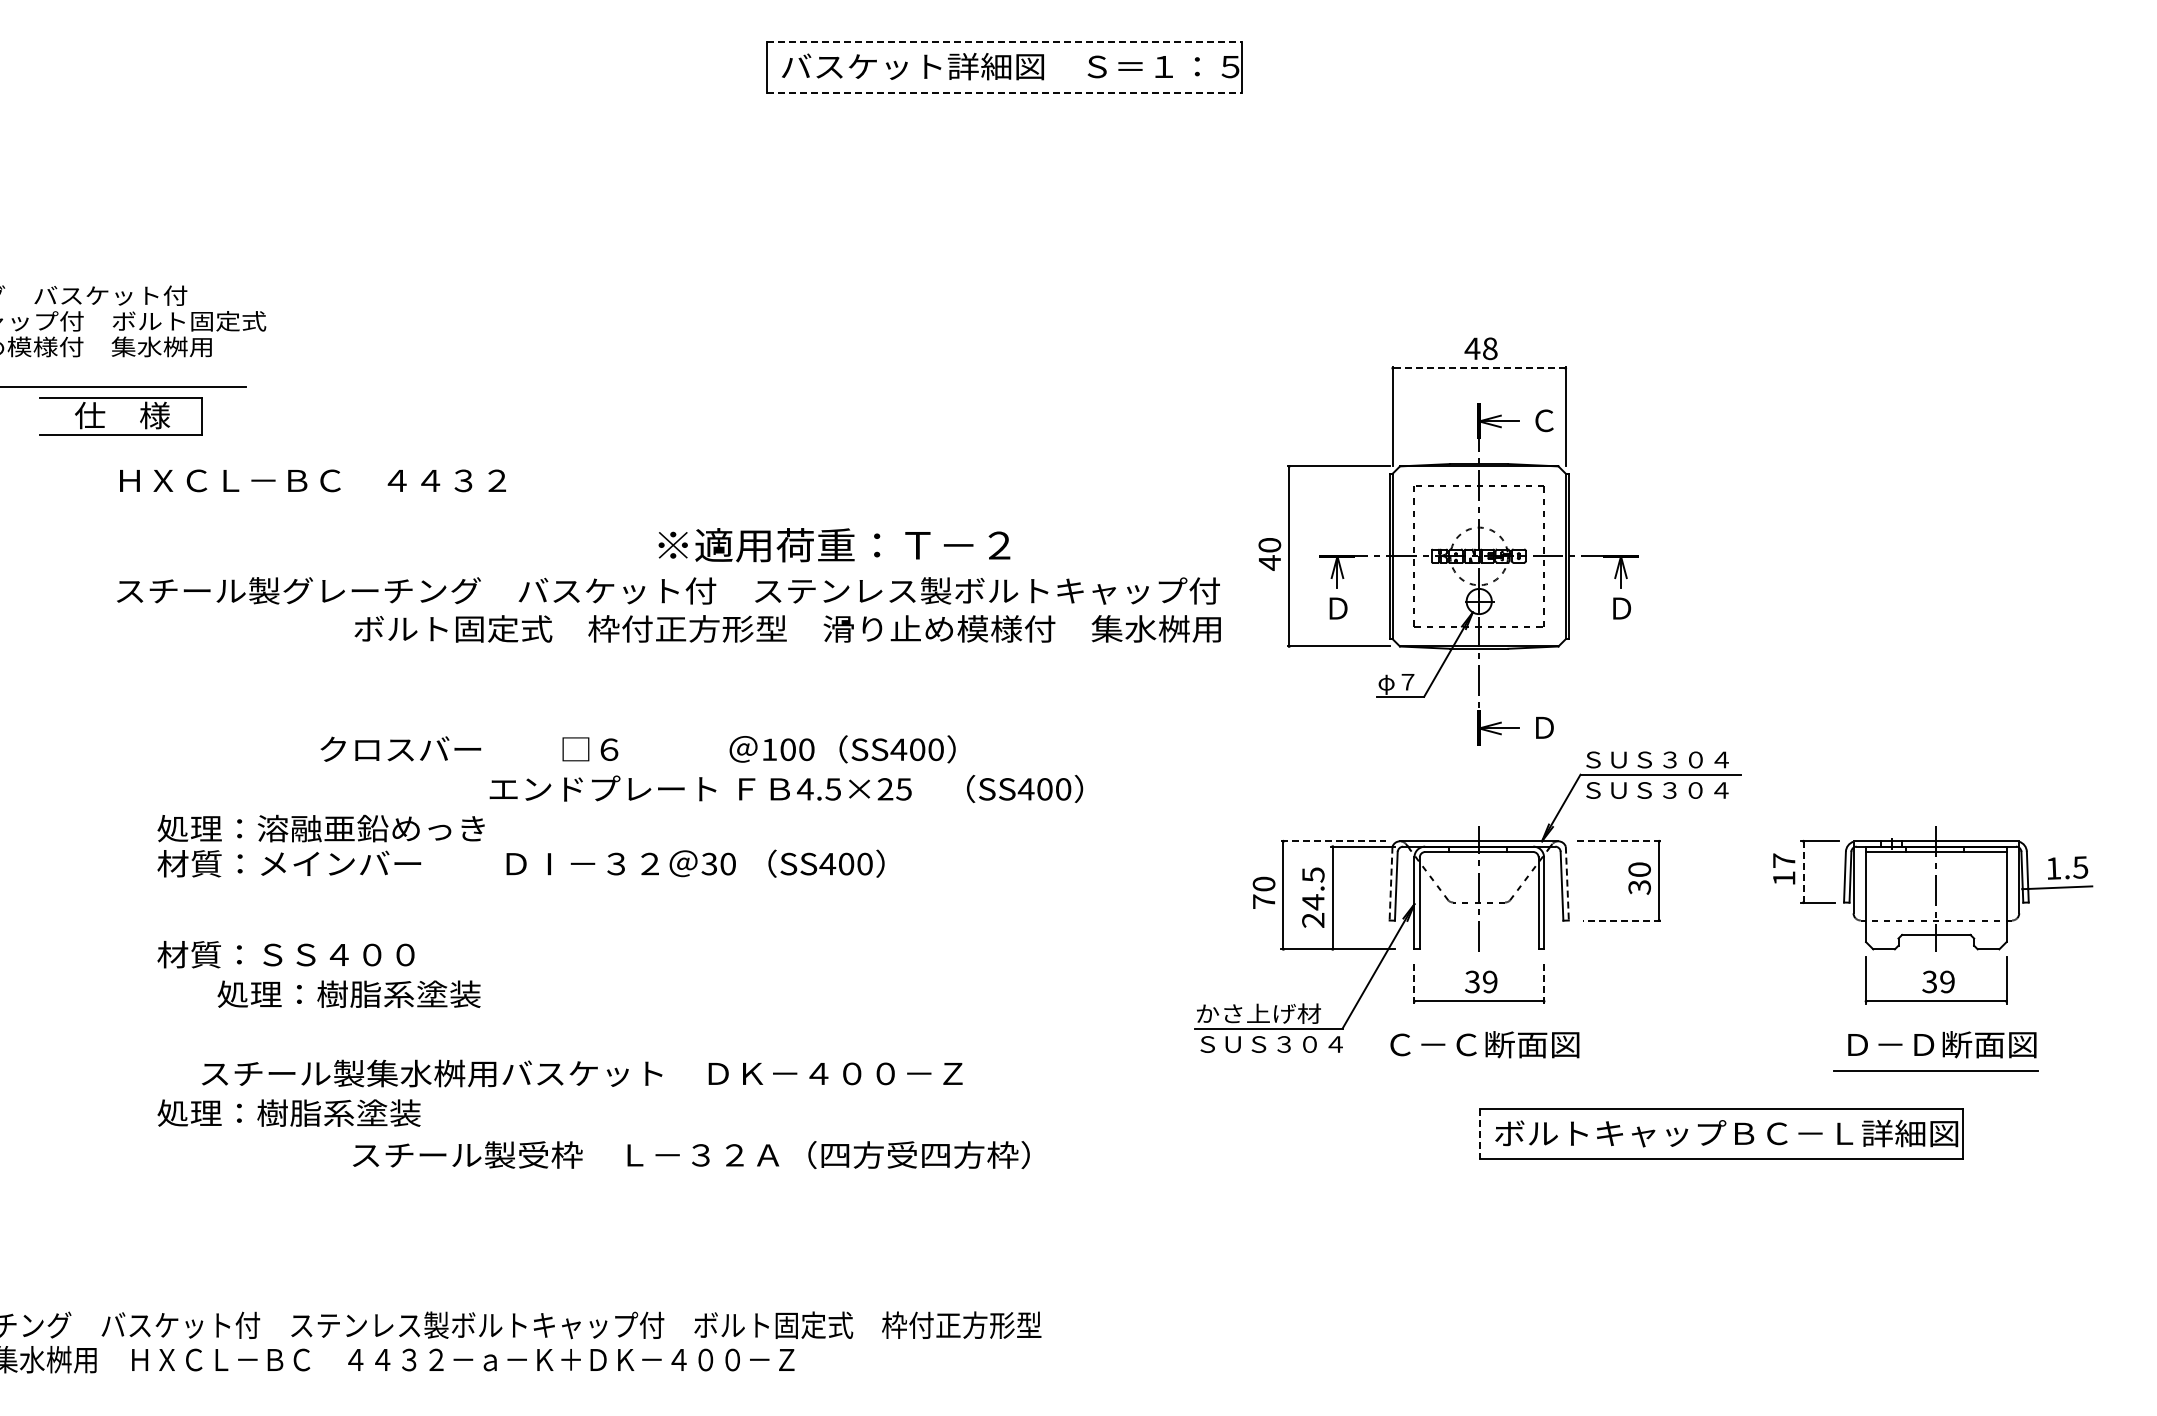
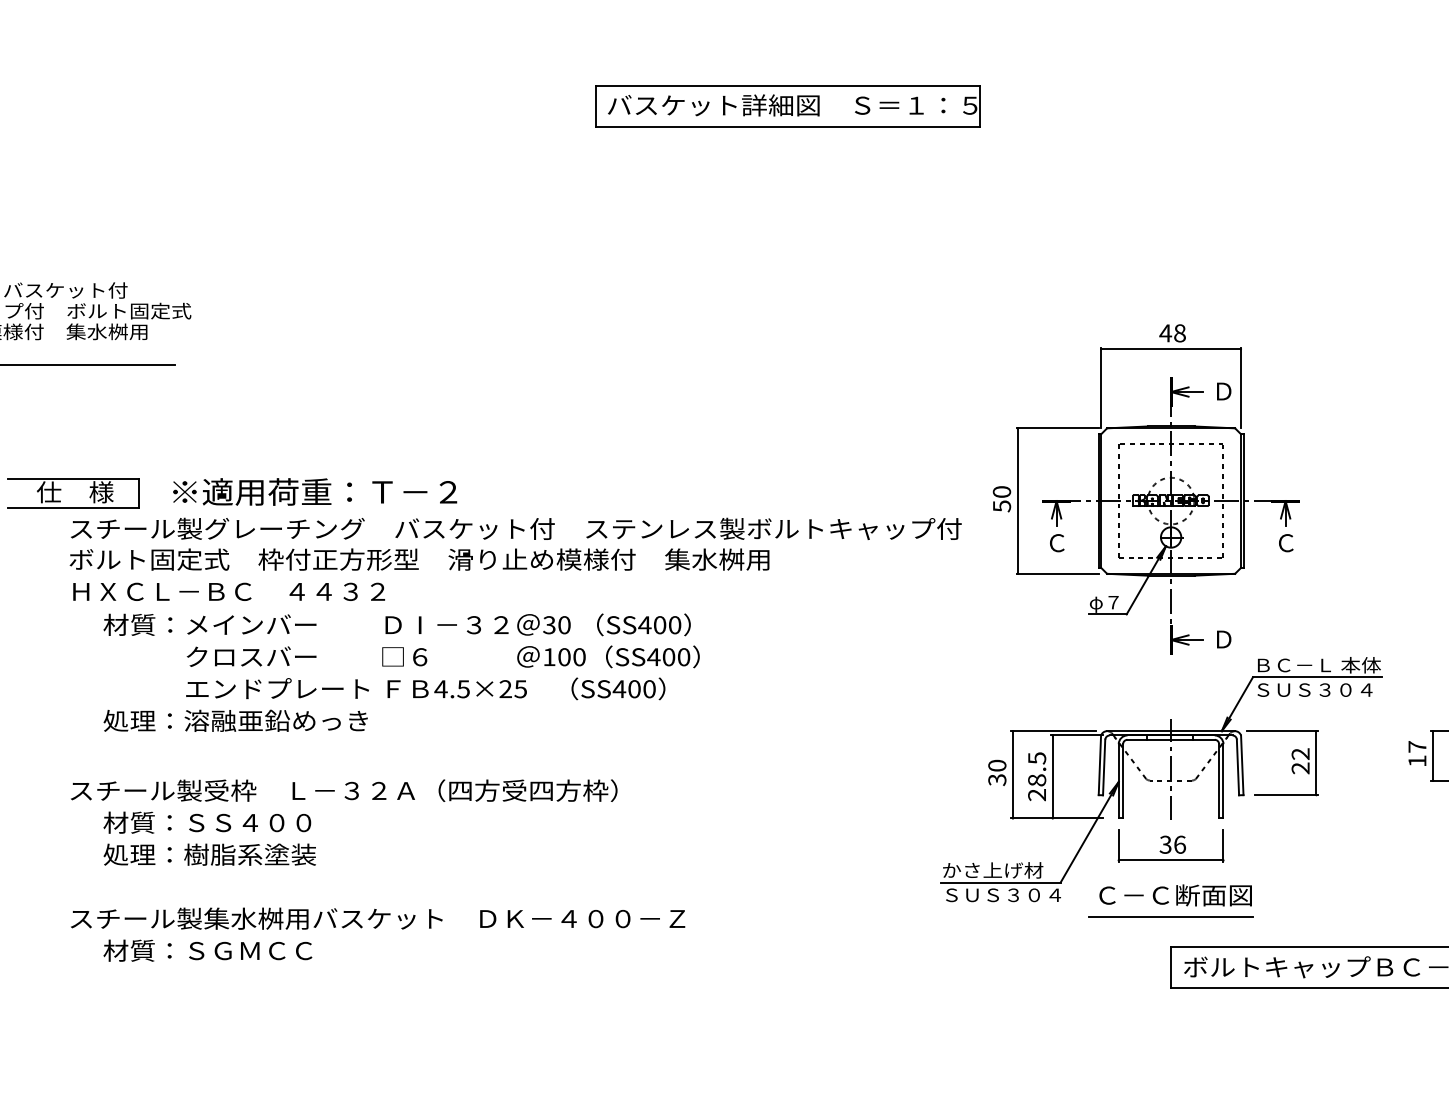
line: (1004, 42) -> (787, 85), dashed -> solid
line: (1004, 92) -> (787, 126), dashed -> solid
line: (1478, 368) -> (1170, 349), dashed -> solid
part: (105, 412) -> (61, 489), moved
text: (1544, 420) -> (1223, 391), Ｃ -> Ｄ
text: (312, 480) -> (228, 591), moved
text: (834, 545) -> (315, 492), moved
text: (1269, 562) -> (1001, 505), 40 -> 50
text: (1338, 608) -> (1057, 543), Ｄ -> Ｃ
text: (1621, 608) -> (1286, 543), Ｄ -> Ｃ
text: (787, 628) -> (419, 559), moved
text: (637, 749) -> (442, 657), moved
text: (1662, 759) -> (1319, 665), ＳＵＳ３０４ -> ＢＣ－Ｌ 本体
text: (786, 788) -> (425, 688), moved
line: (1334, 841) -> (1054, 731), dashed -> solid
line: (1616, 841) -> (1281, 731), dashed -> solid
text: (520, 863) -> (396, 624), moved
line: (1803, 871) -> (1433, 755), dashed -> solid
text: (1639, 878) -> (1300, 761), 30 -> 22
line: (1391, 883) -> (1100, 765), dashed -> solid
line: (1567, 883) -> (1242, 765), dashed -> solid
text: (1263, 901) -> (996, 779), 70 -> 30
text: (1313, 902) -> (1037, 780), 24.5 -> 28.5
line: (1621, 920) -> (1286, 795), dashed -> solid
text: (1490, 981) -> (1180, 844), 39 -> 36
line: (1414, 983) -> (1118, 846), dashed -> solid
line: (1544, 983) -> (1223, 846), dashed -> solid
text: (348, 993) -> (209, 854), moved
line: (1479, 1070) -> (1171, 916), added
text: (582, 1073) -> (378, 918), moved
text: (288, 1112) -> (209, 950), 処理：樹脂系塗装 -> 材質：ＳＧＭＣＣ
line: (1479, 1134) -> (1171, 967), dashed -> solid
text: (691, 1154) -> (344, 790), moved

